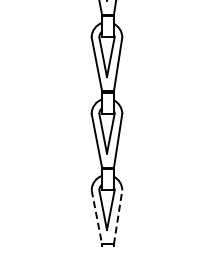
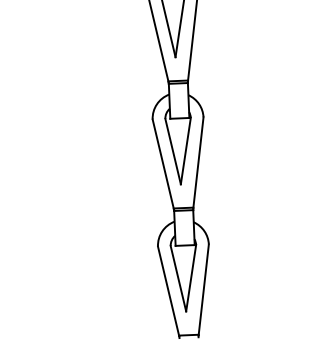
line: (118, 216) -> (204, 288), dashed -> solid
line: (97, 217) -> (169, 291), dashed -> solid

